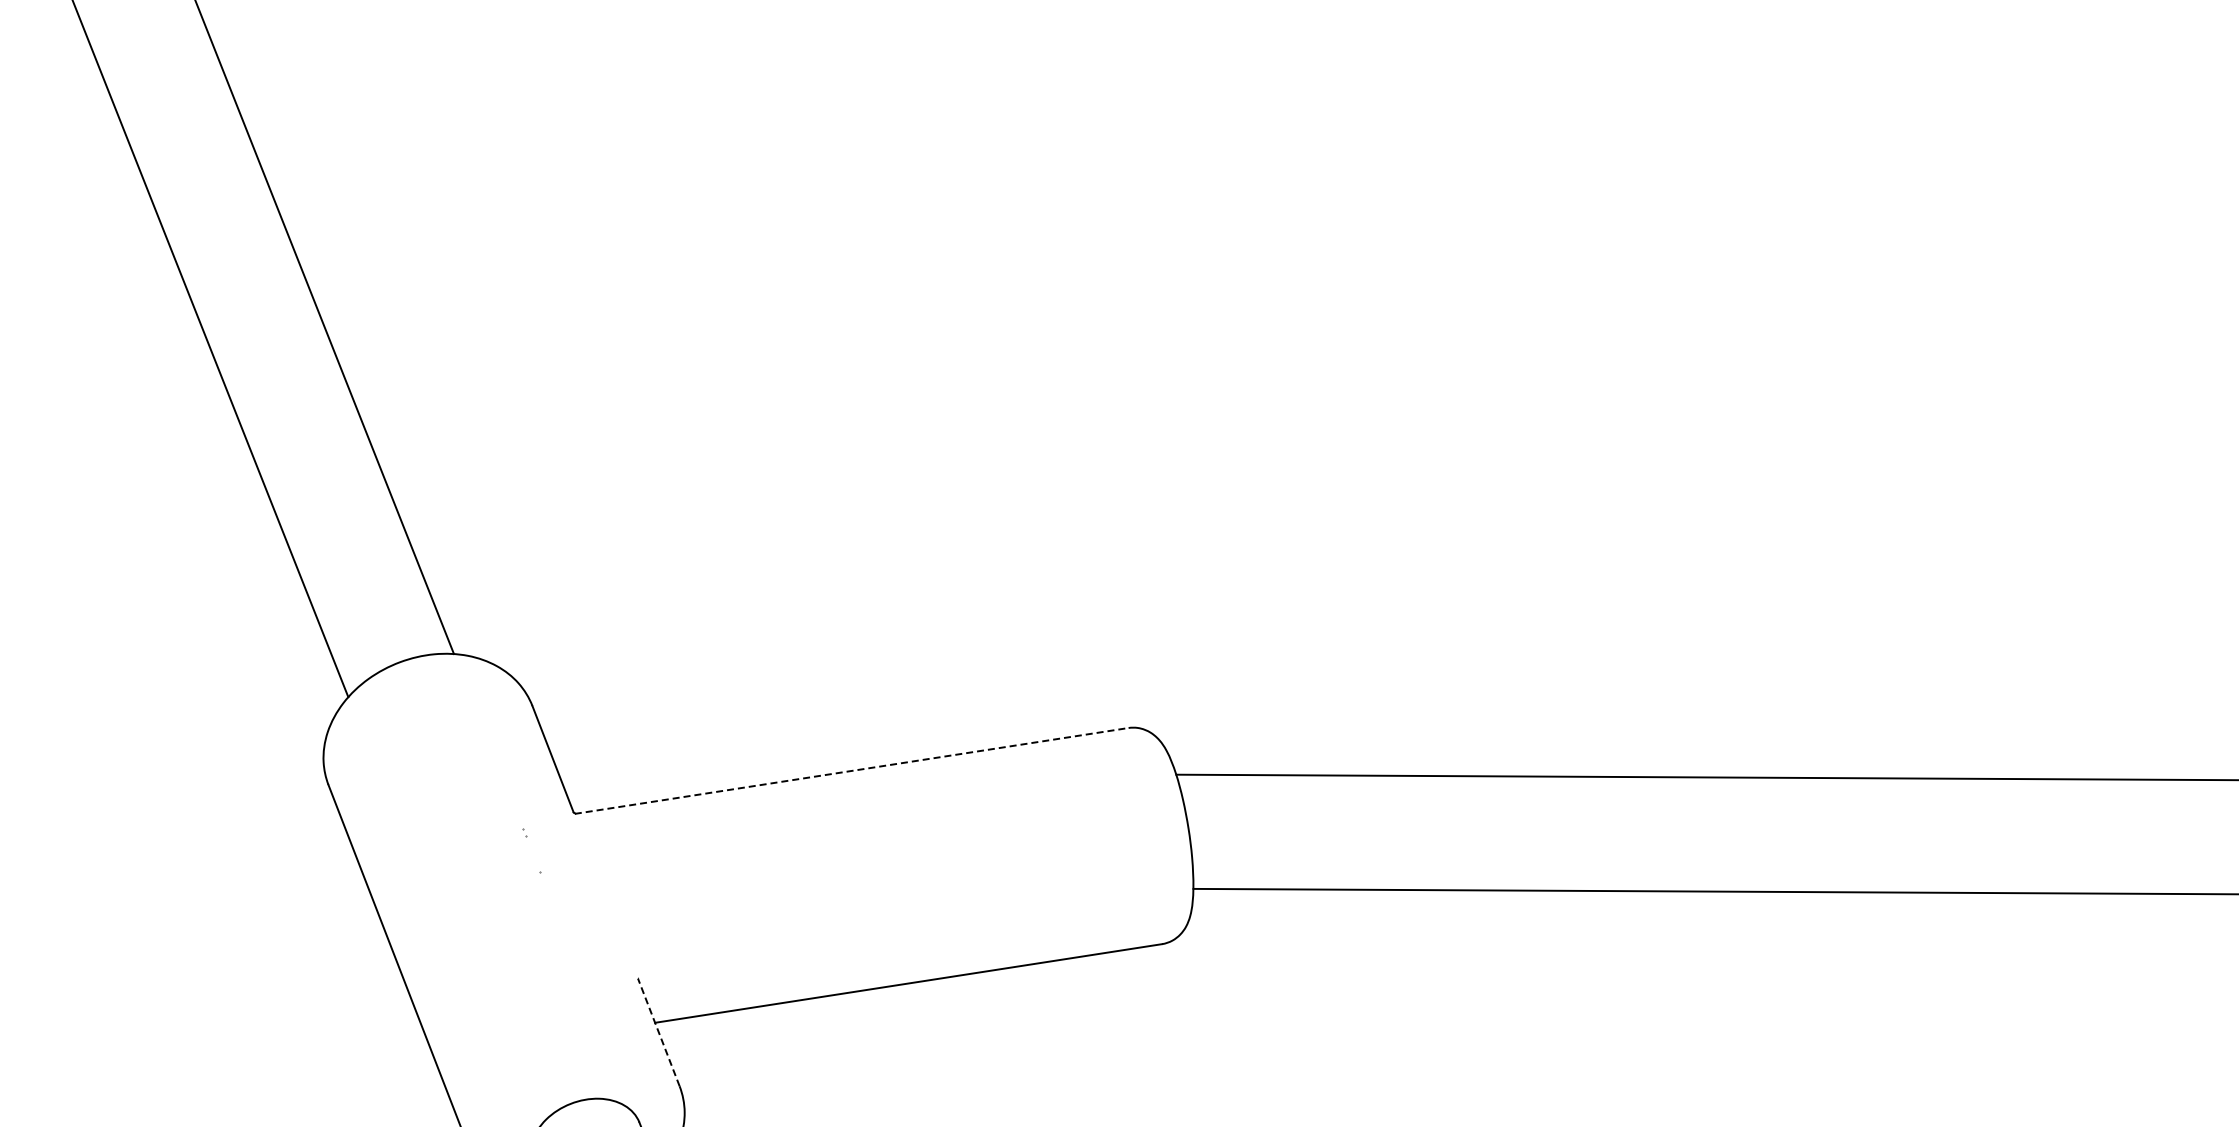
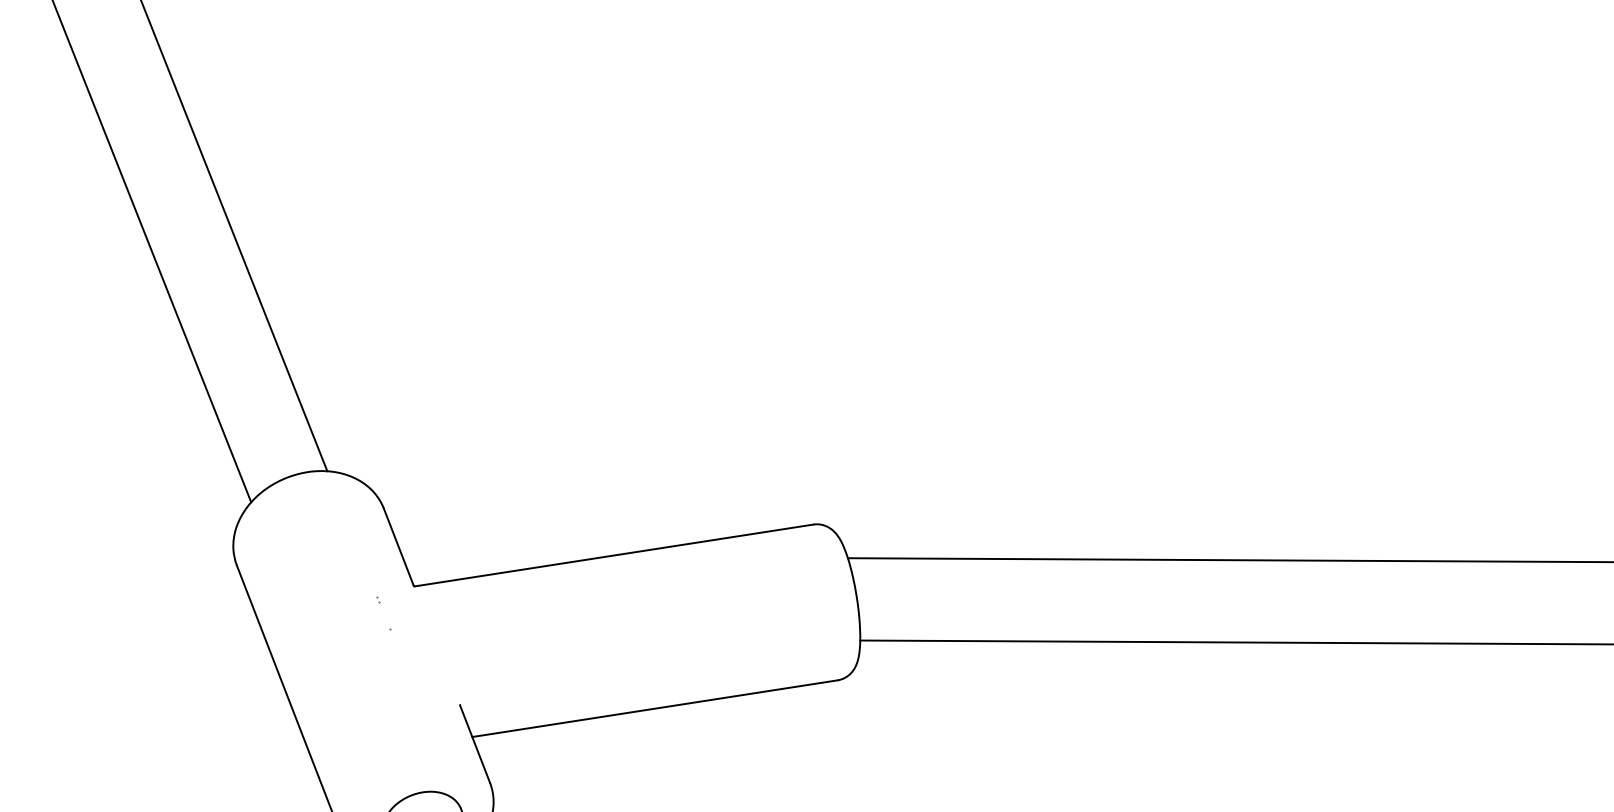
line: (852, 770) -> (614, 555), dashed -> solid
line: (658, 1032) -> (474, 744), dashed -> solid

